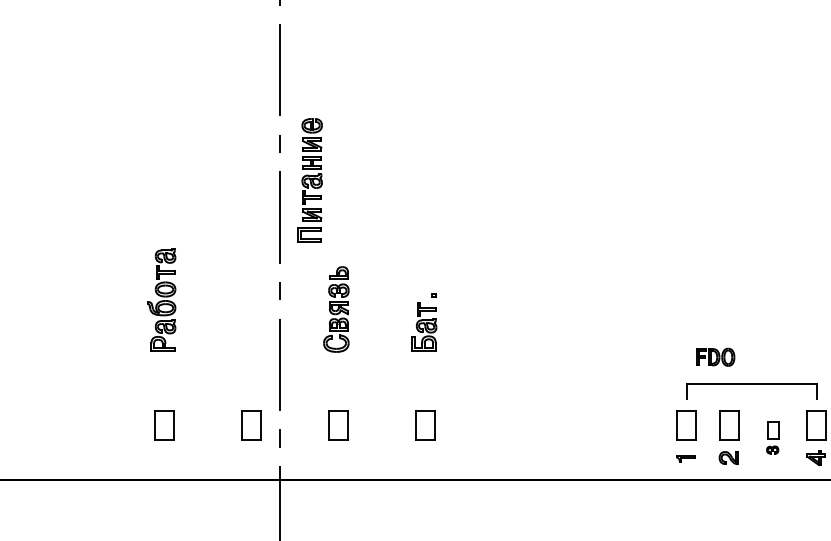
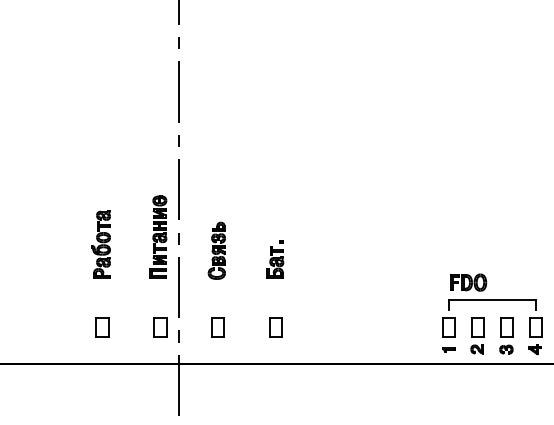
part: (310, 179) -> (158, 236), moved
part: (715, 357) -> (468, 282), size x1.43
part: (772, 437) -> (506, 335), size x1.67

